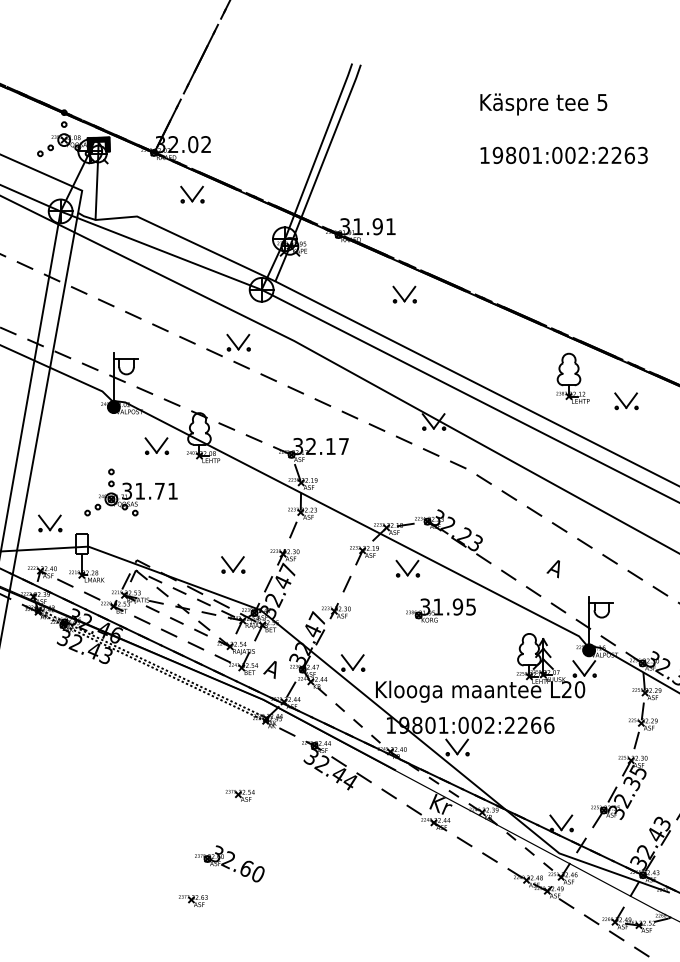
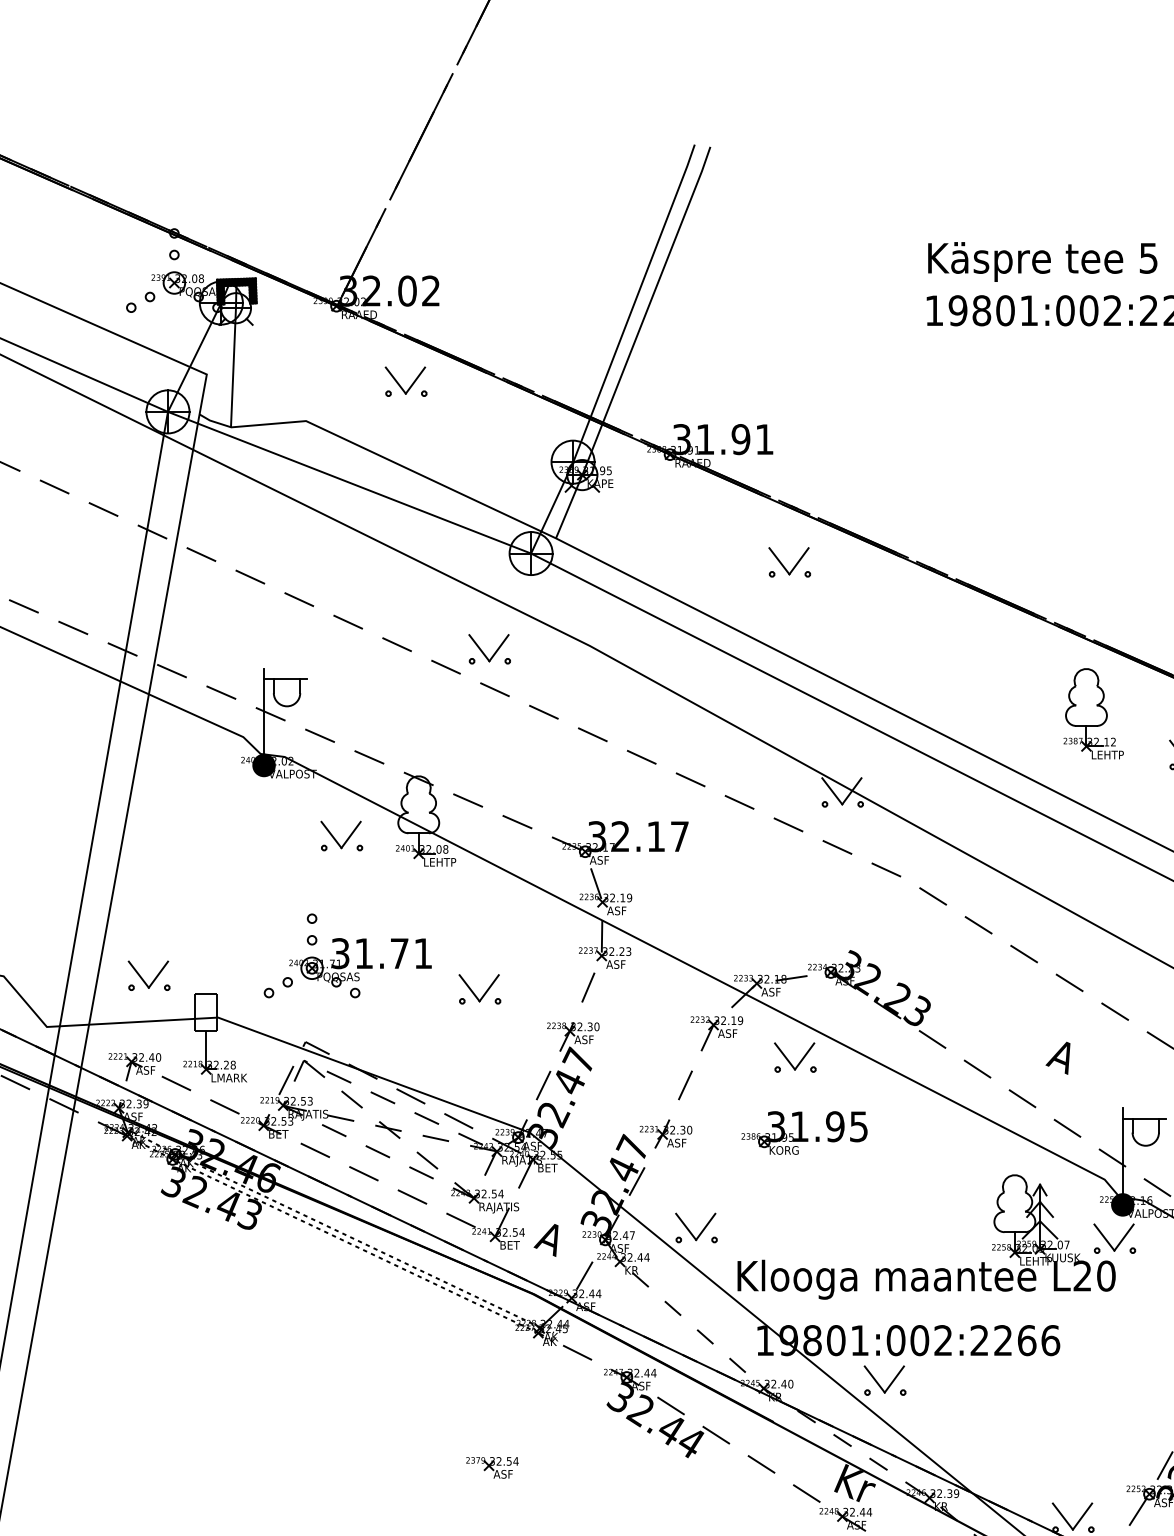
text: (543, 104) -> (1042, 262), moved
part: (130, 492) -> (346, 955), moved
part: (233, 564) -> (480, 988), moved
part: (440, 610) -> (803, 1132), moved

